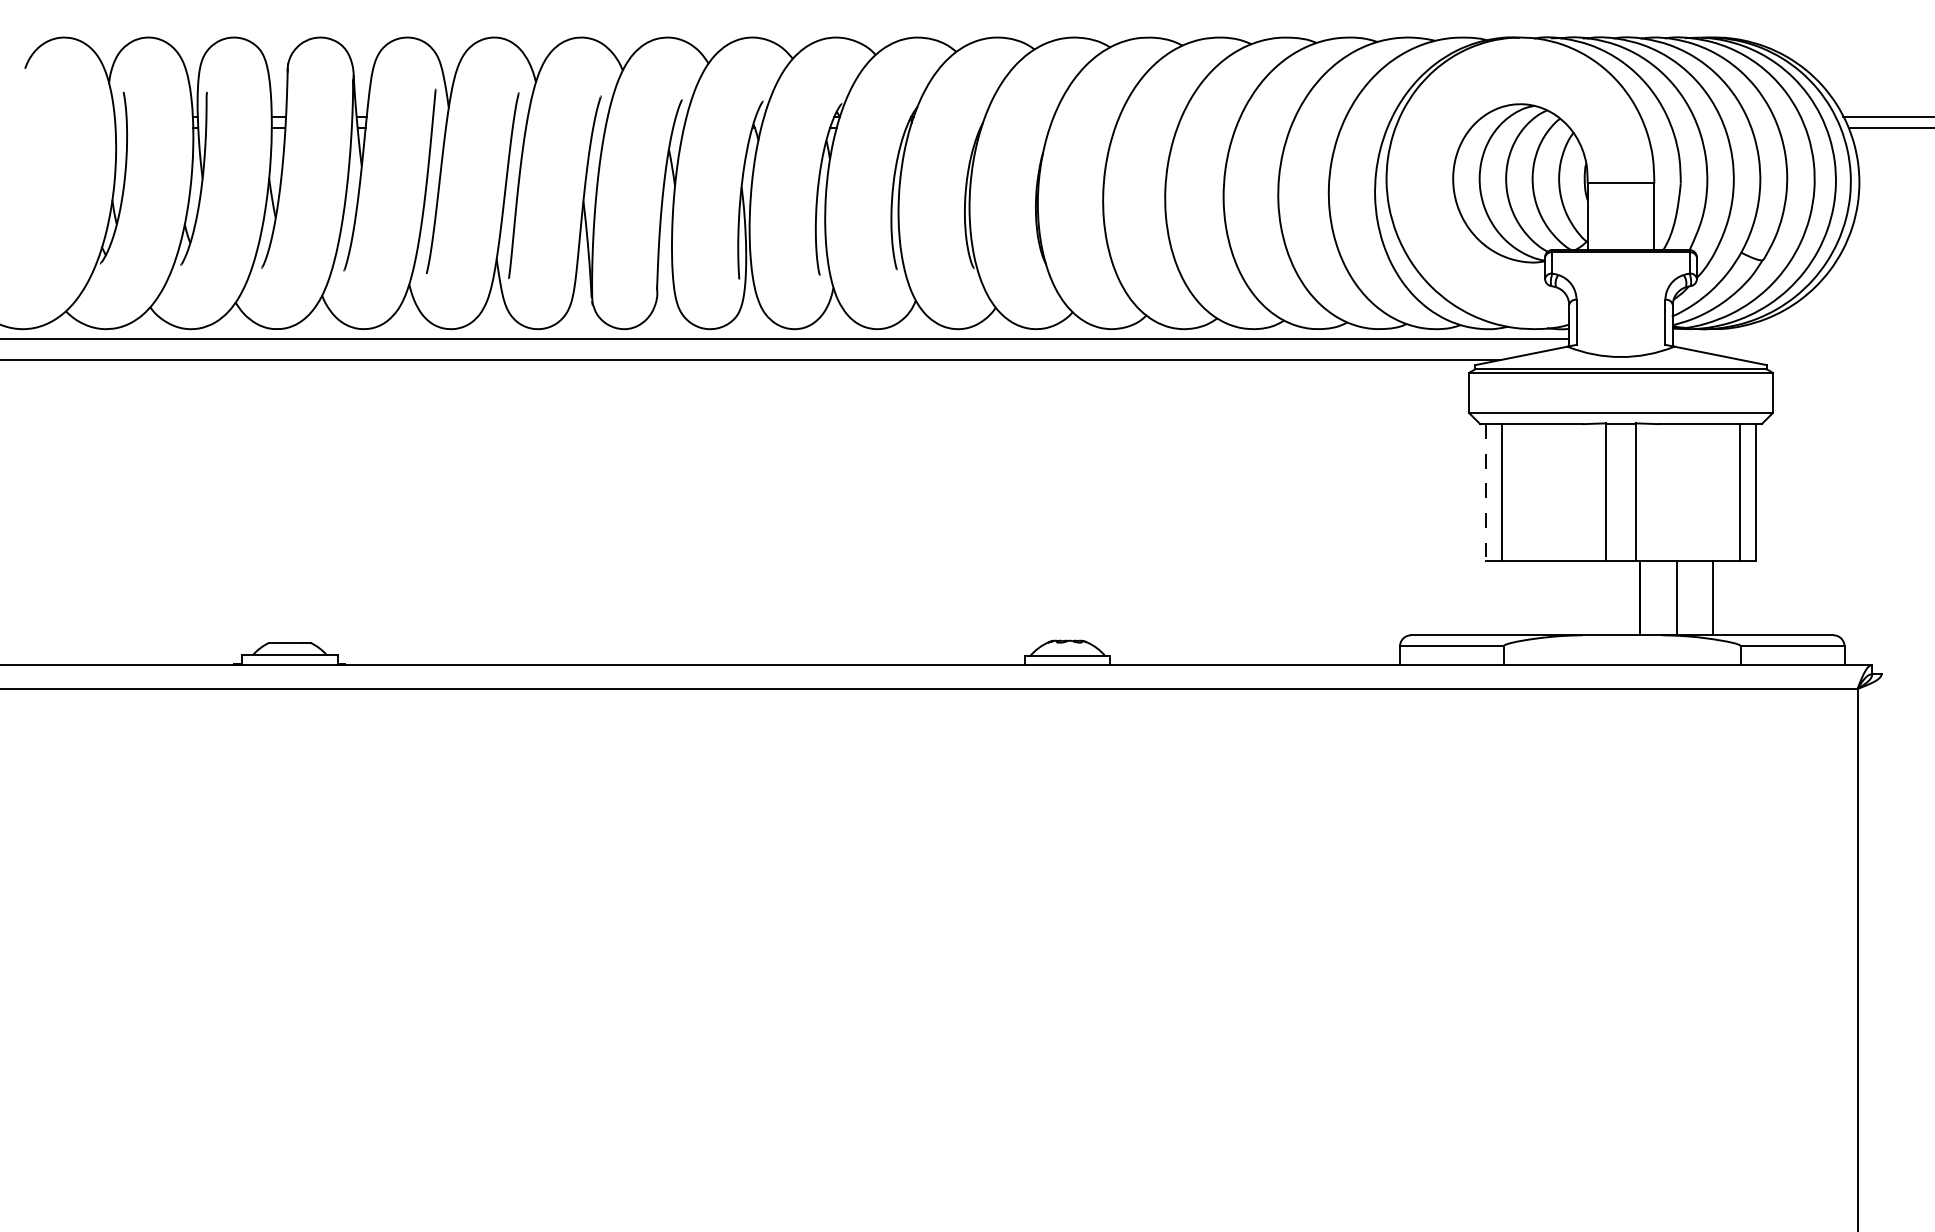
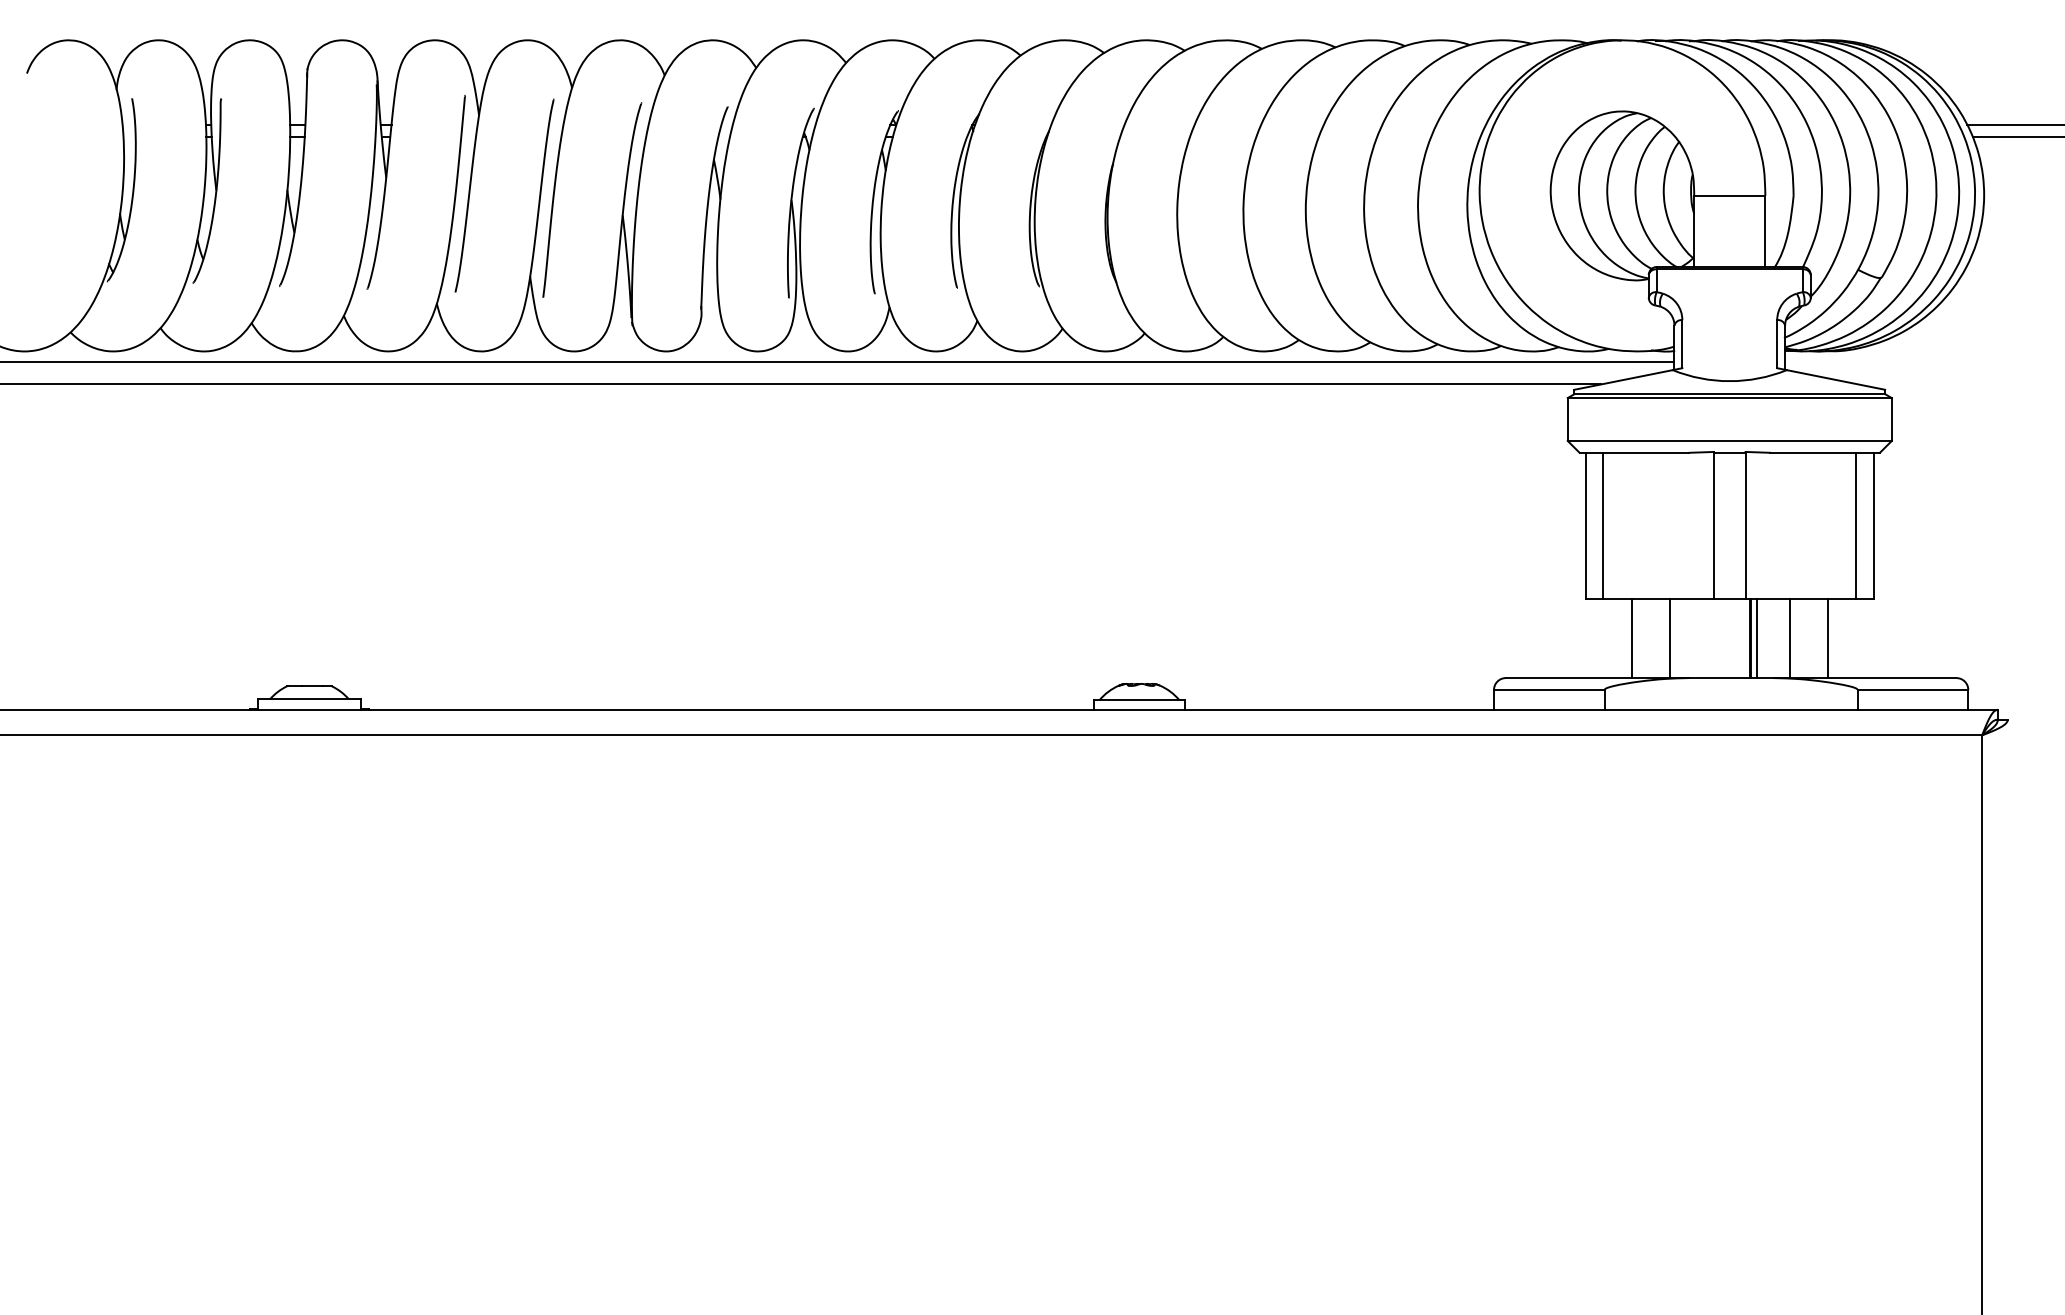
line: (1485, 492) -> (1585, 525), dashed -> solid
line: (1529, 598) -> (1632, 638), added
line: (1564, 598) -> (1669, 638), added
line: (1646, 598) -> (1756, 638), added

